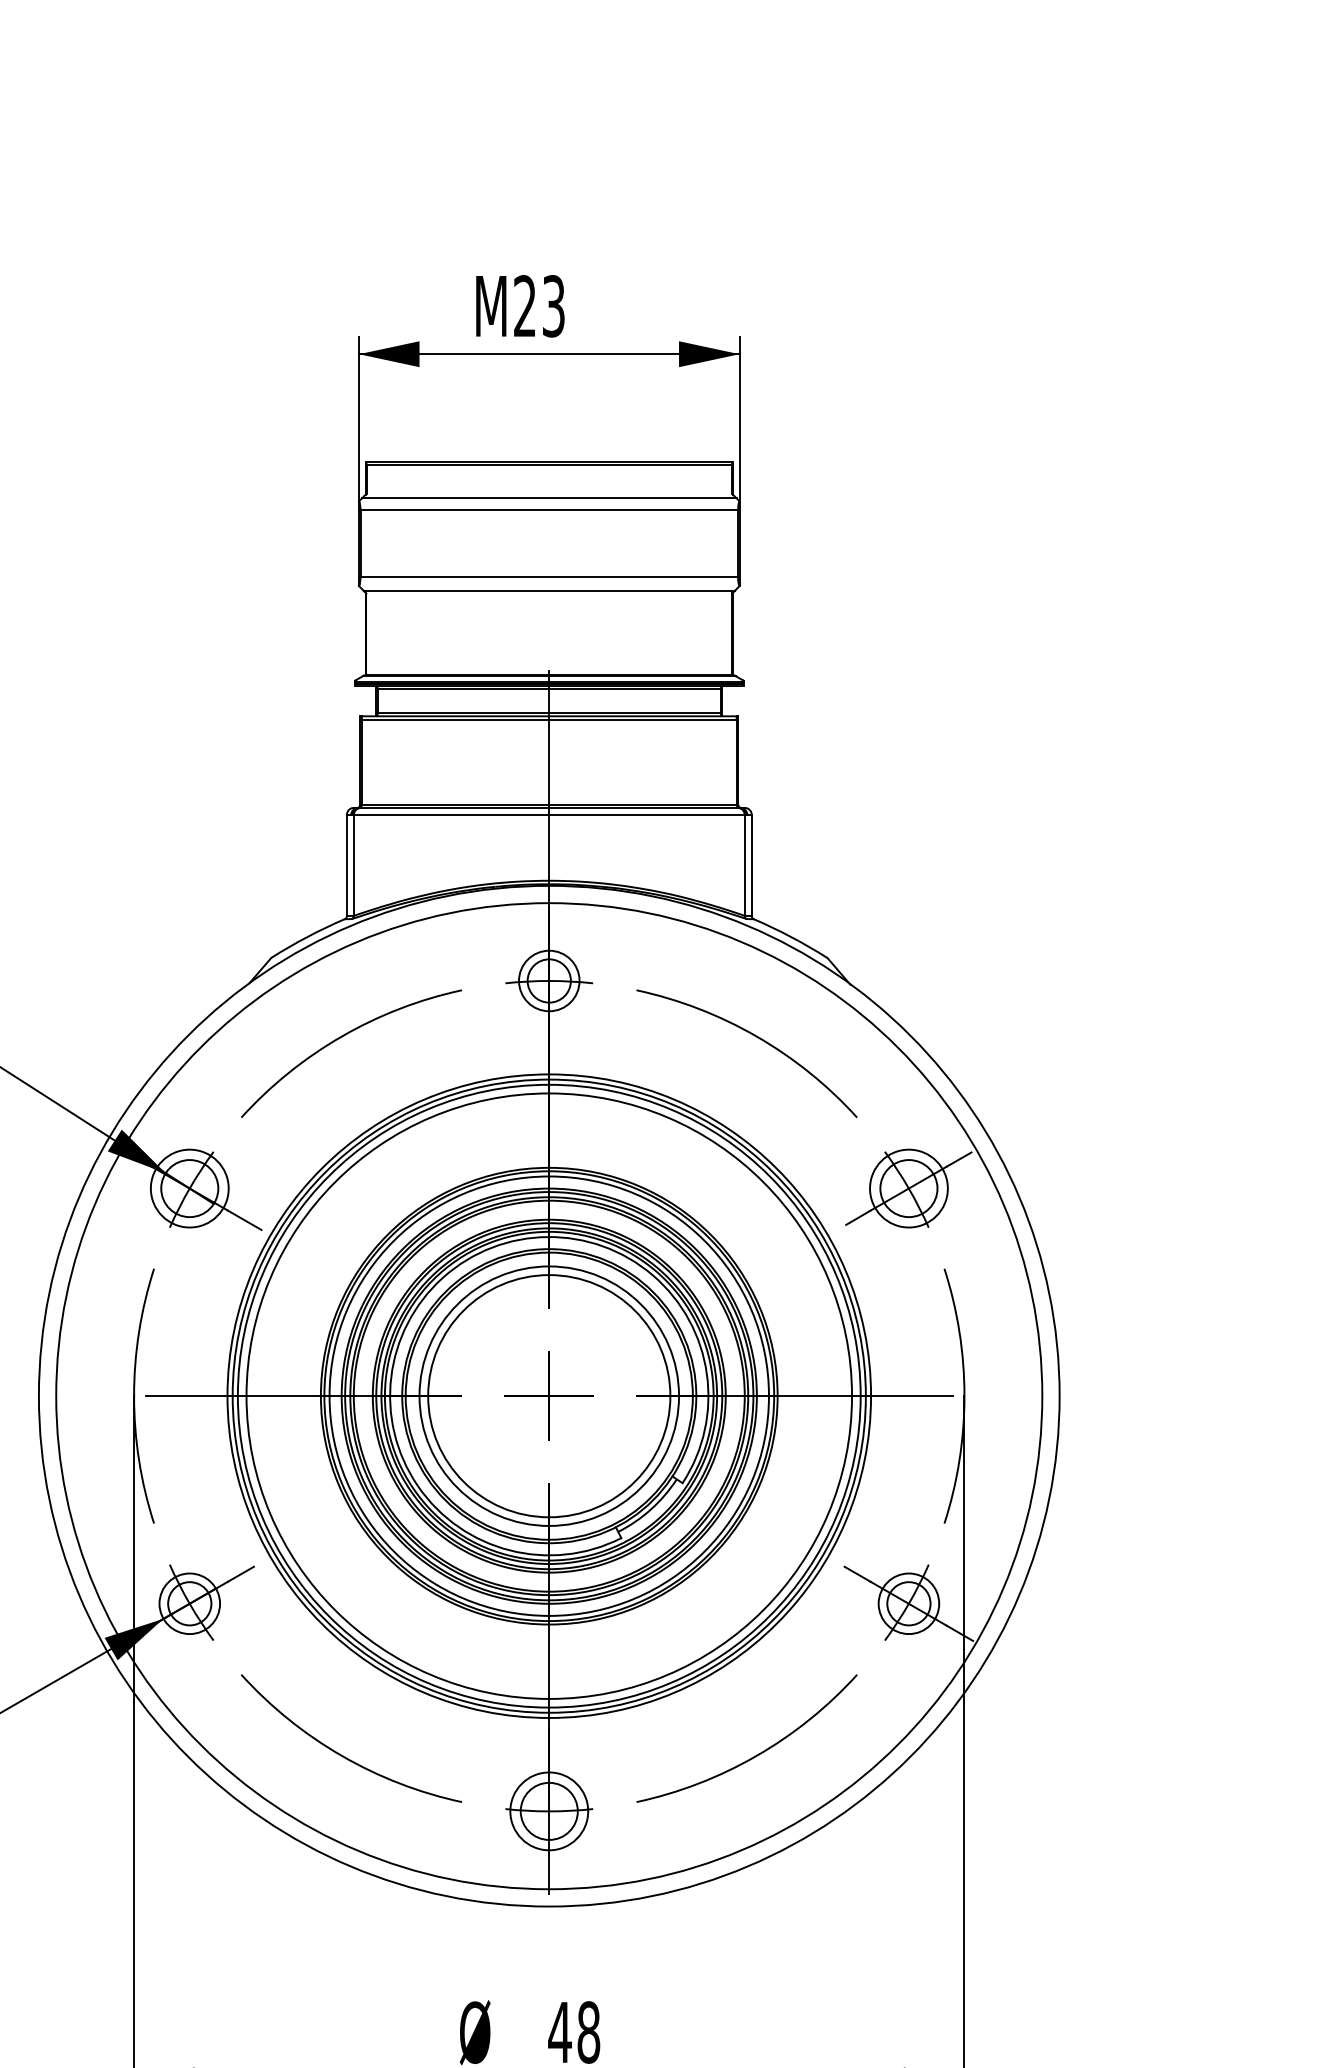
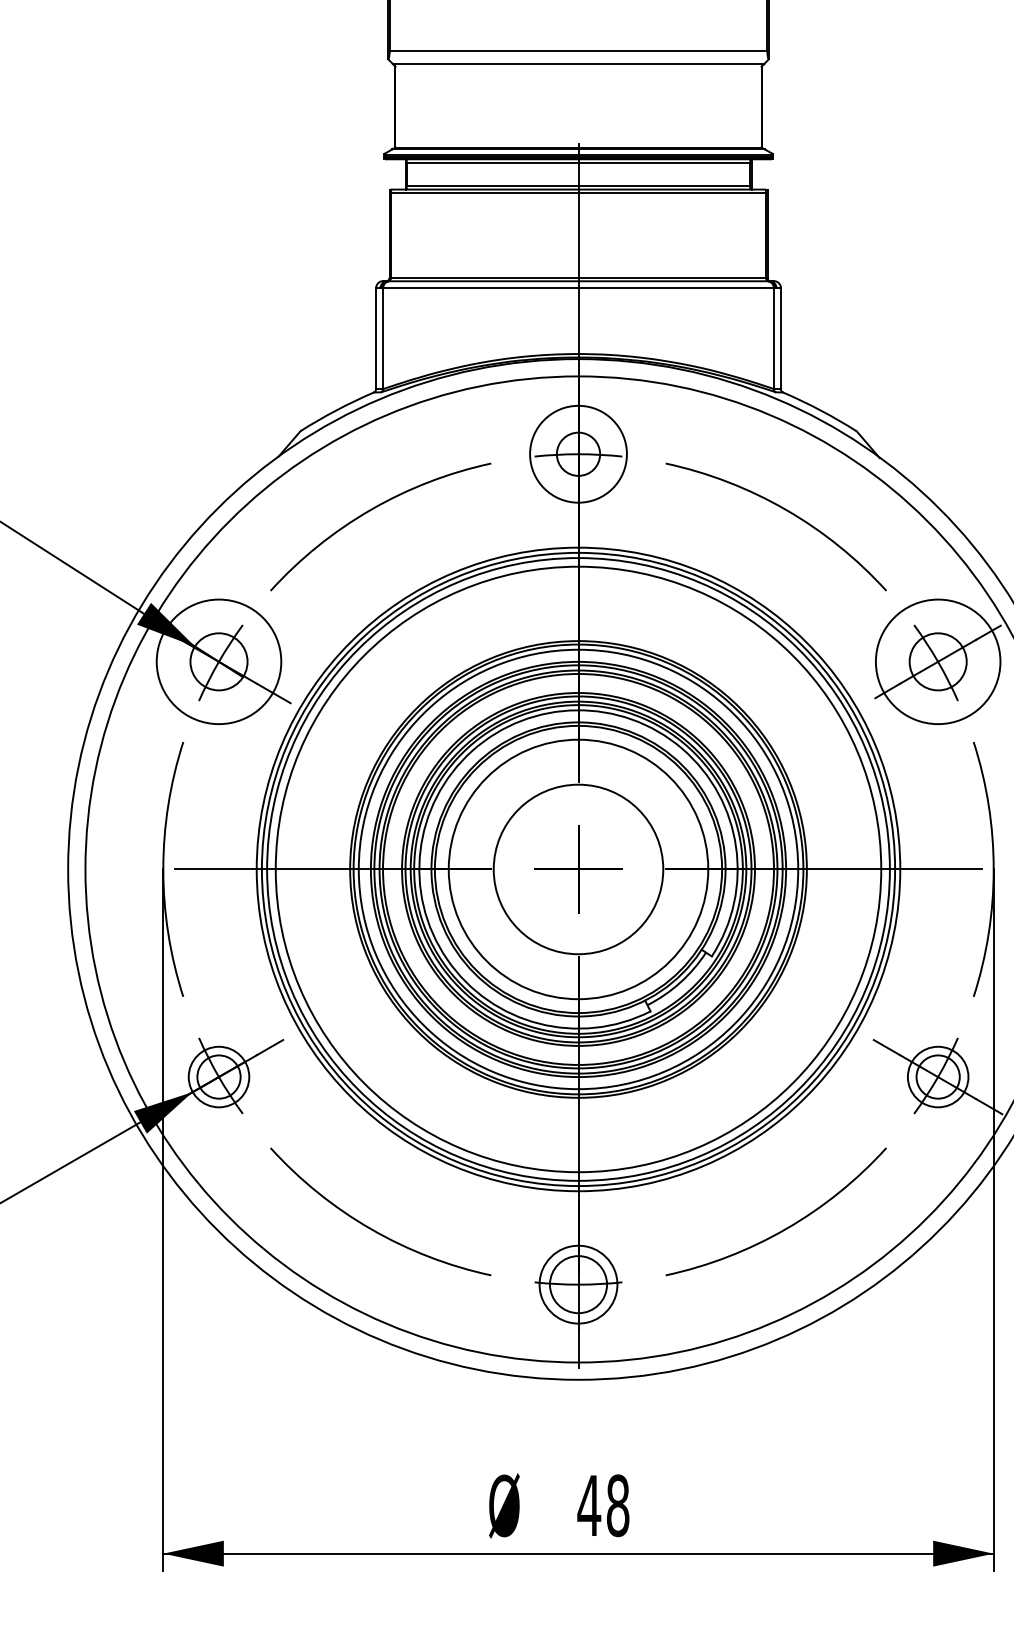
circle: (549, 980) -> (578, 453), size x1.6
circle: (189, 1188) -> (218, 661), size x1.6
circle: (908, 1188) -> (937, 661), size x1.6
circle: (549, 1396) -> (578, 869), size x0.7

